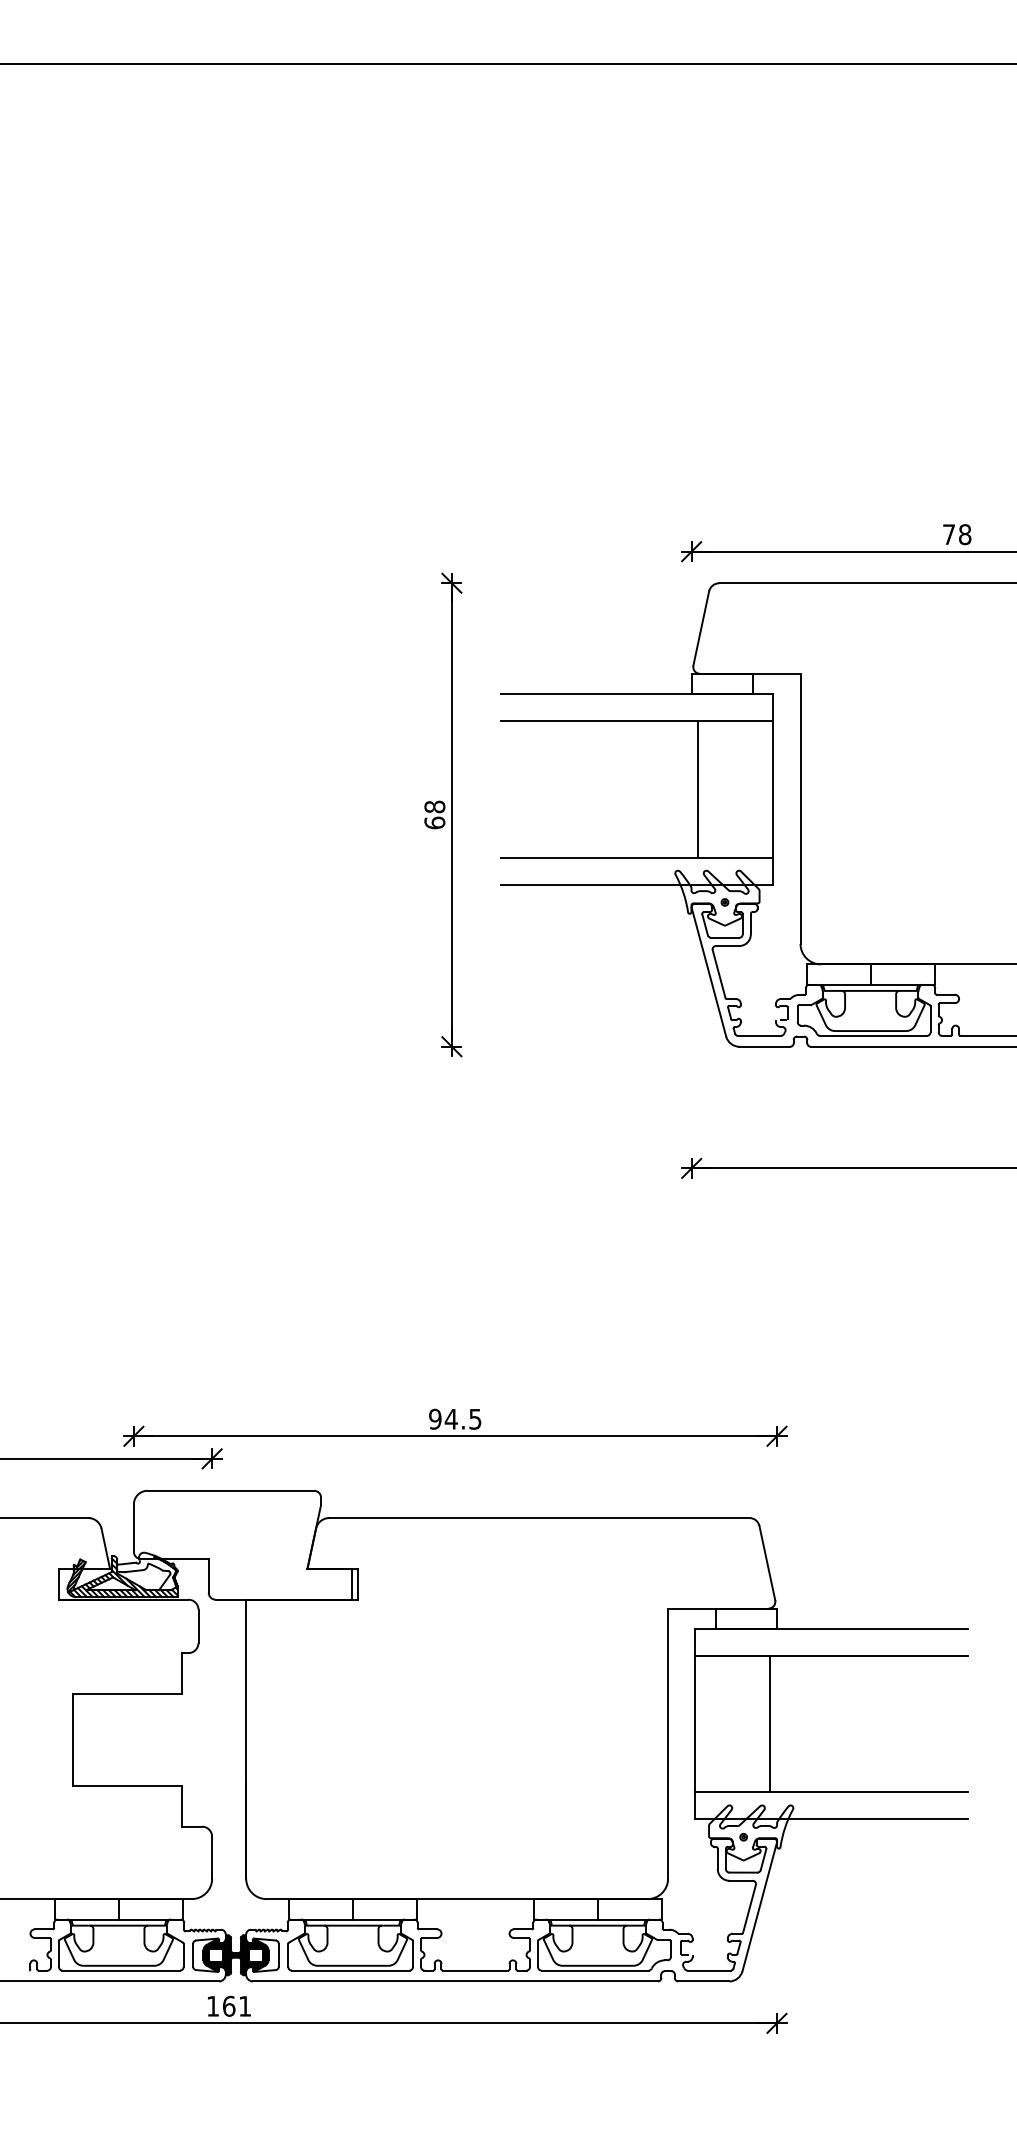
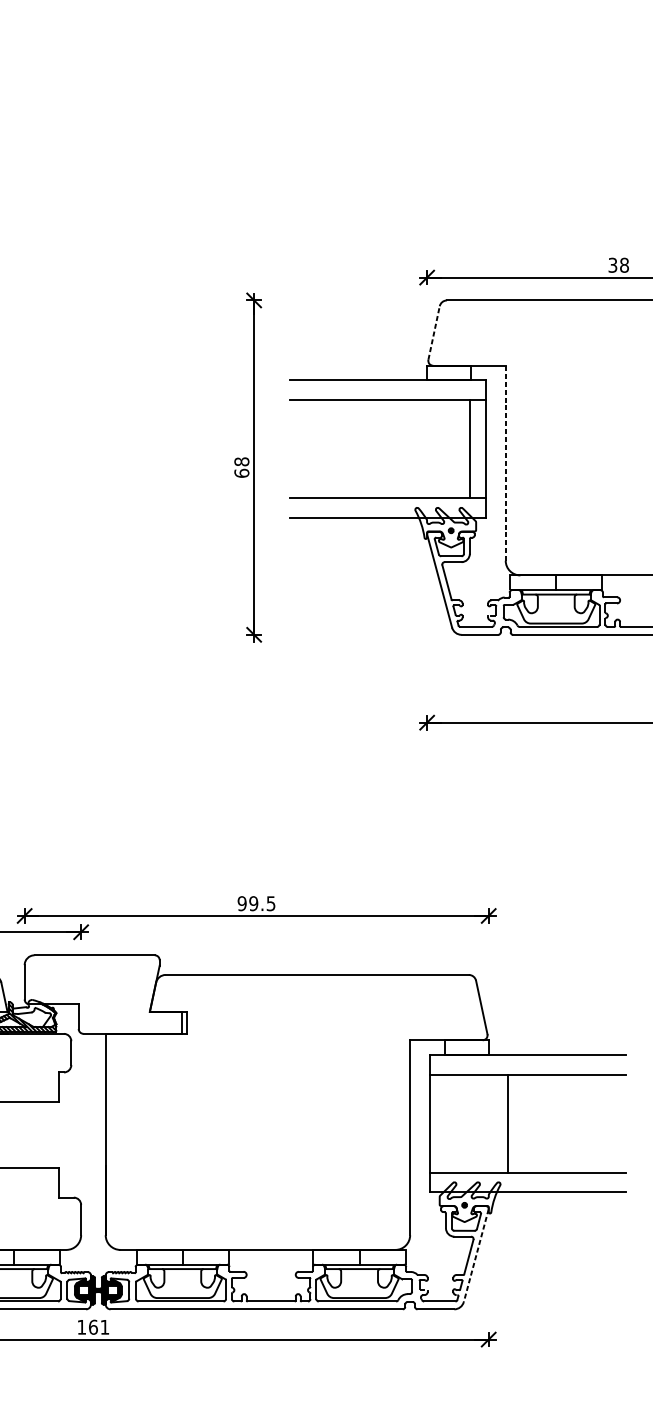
text: (949, 534) -> (613, 265), 78 -> 38
line: (701, 628) -> (434, 333), solid -> dashed
line: (698, 789) -> (470, 449), moved
line: (800, 809) -> (505, 463), solid -> dashed
text: (450, 1418) -> (253, 903), 94.5 -> 99.5
line: (770, 1724) -> (507, 1123), moved
line: (759, 1907) -> (476, 1255), solid -> dashed

